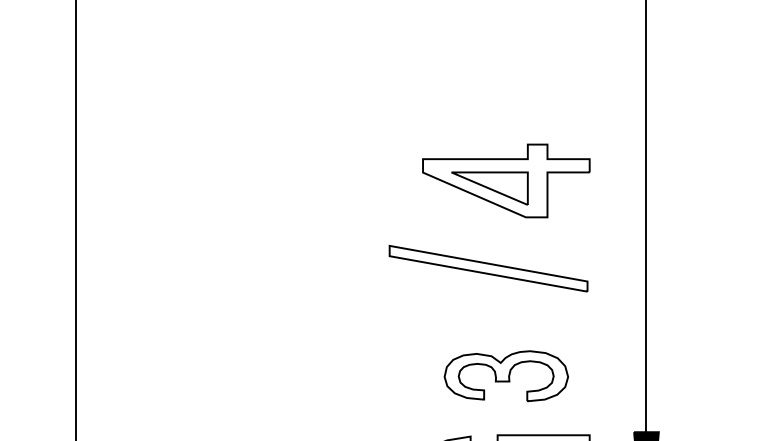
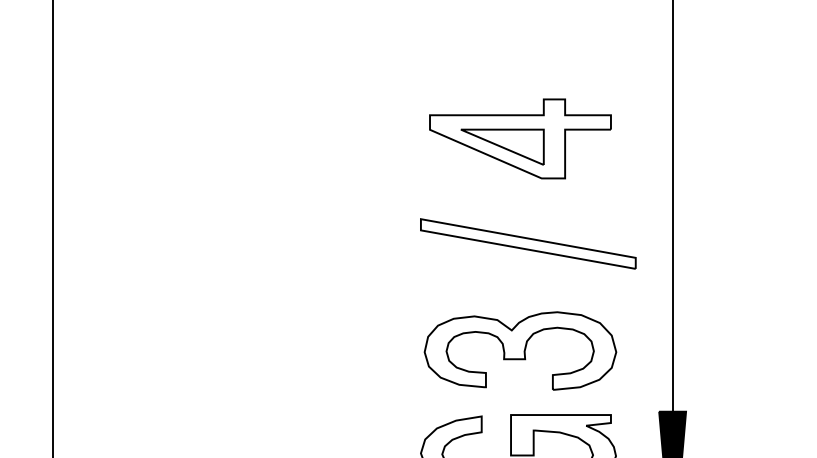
part: (488, 268) -> (528, 243), moved
part: (506, 375) -> (520, 350), size x1.43

